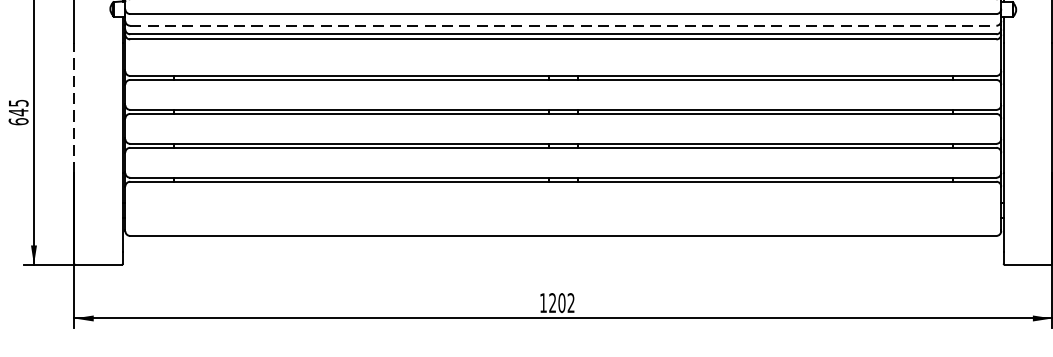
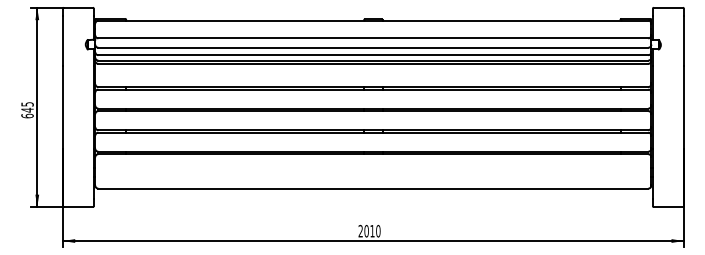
line: (563, 26) -> (373, 55), dashed -> solid
line: (73, 108) -> (62, 107), dashed -> solid
text: (557, 301) -> (369, 230), 1202 -> 2010

